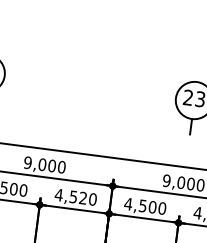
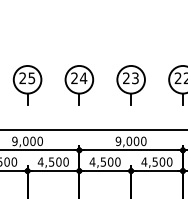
part: (54, 90) -> (27, 85), added
part: (124, 99) -> (79, 85), added
text: (82, 197) -> (58, 161), 4,520 -> 4,500

